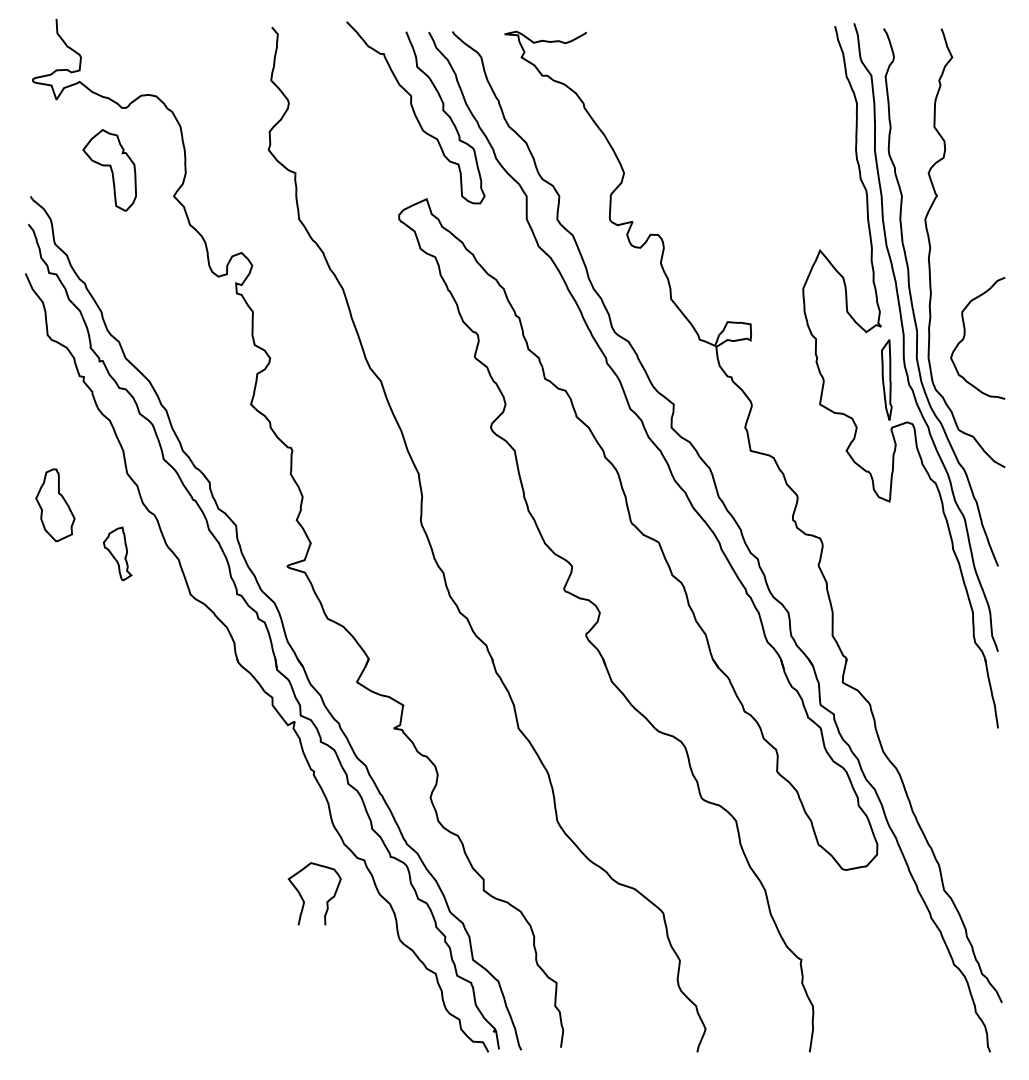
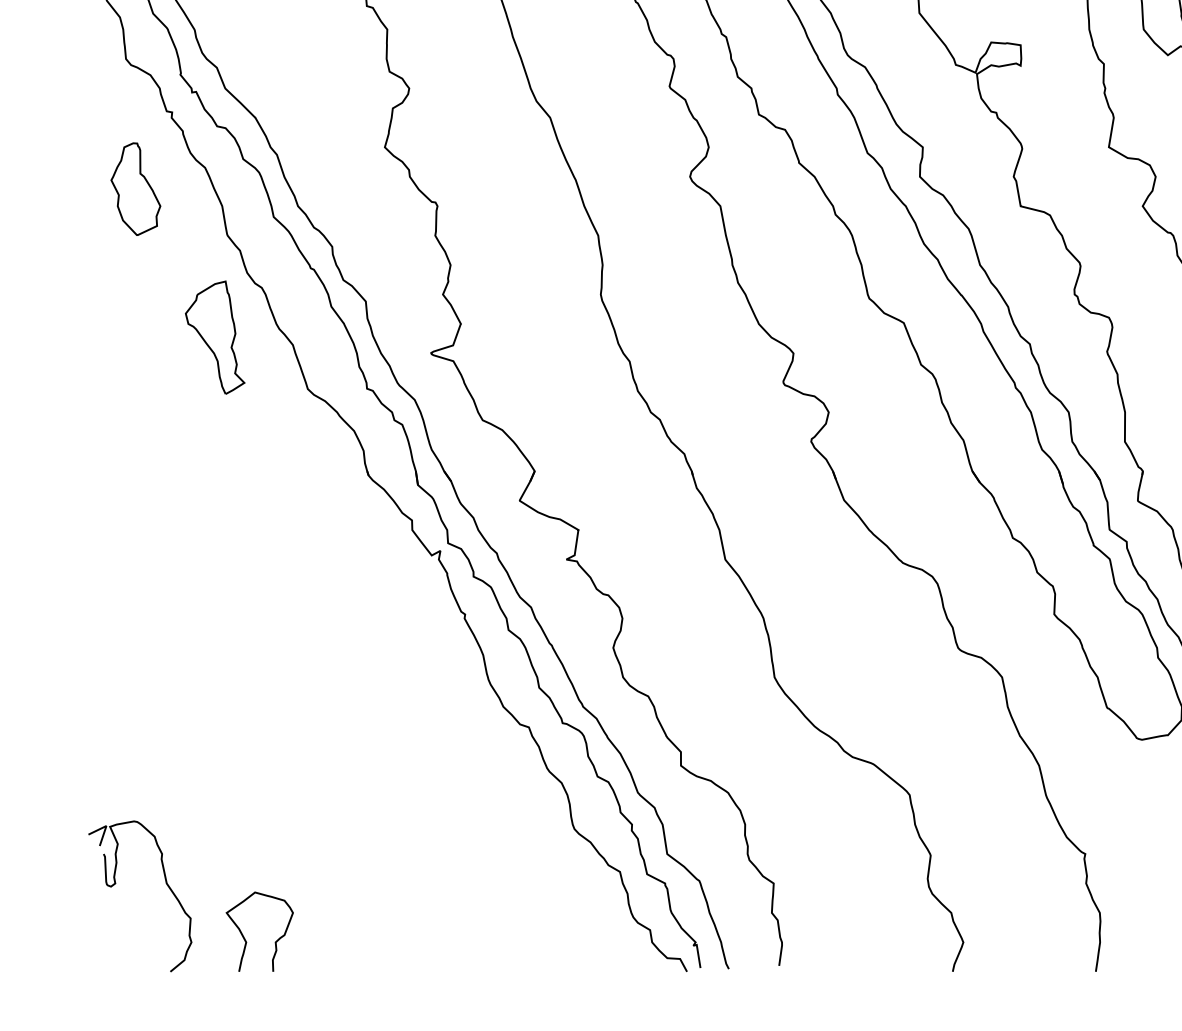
part: (55, 505) -> (136, 189), moved
part: (117, 553) -> (214, 336), size x1.67
curve: (303, 898) -> (245, 937), moved
part: (40, 983) -> (116, 884), added

